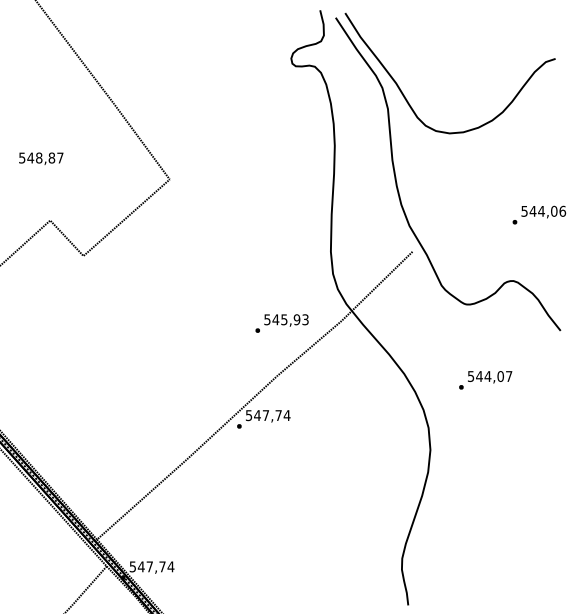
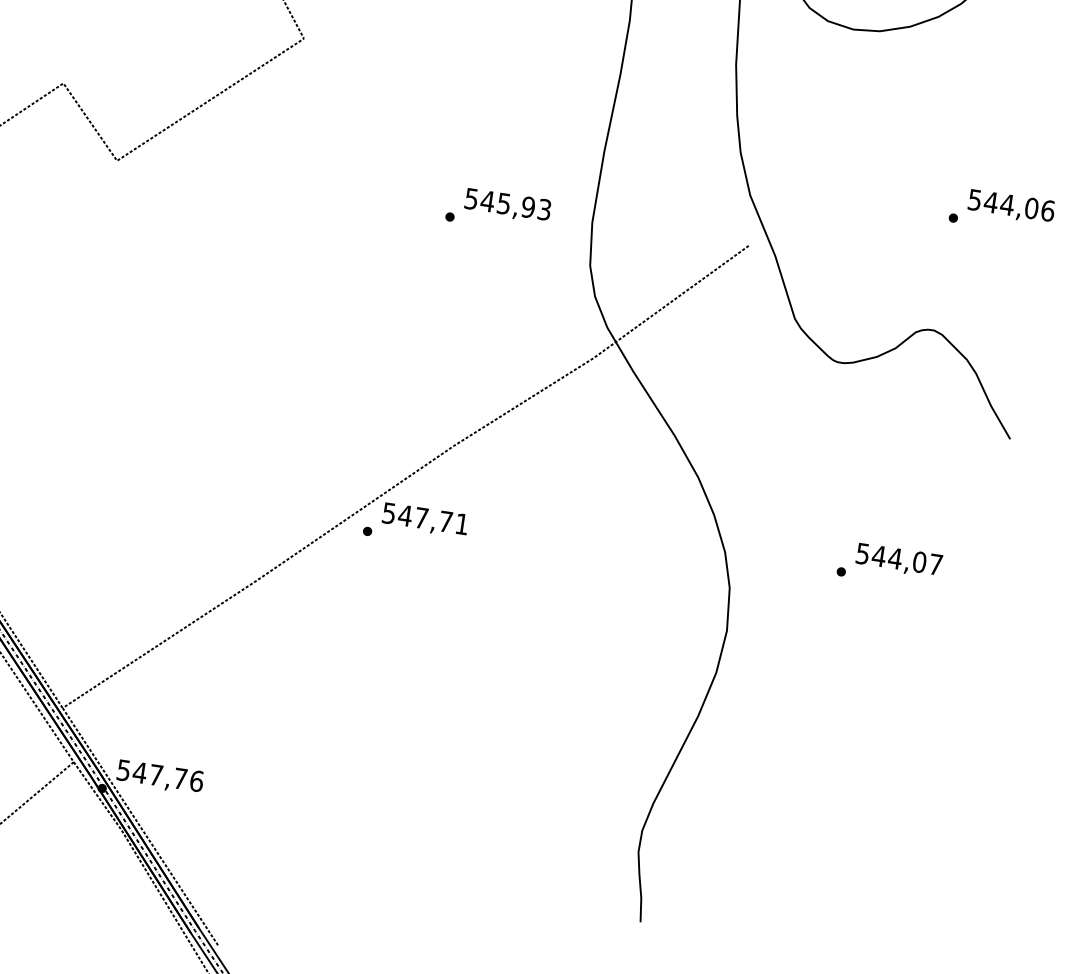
text: (281, 323) -> (497, 210), moved
text: (485, 380) -> (889, 565), moved
text: (286, 415) -> (460, 523), 547,74 -> 547,71
text: (170, 566) -> (195, 780), 547,74 -> 547,76

